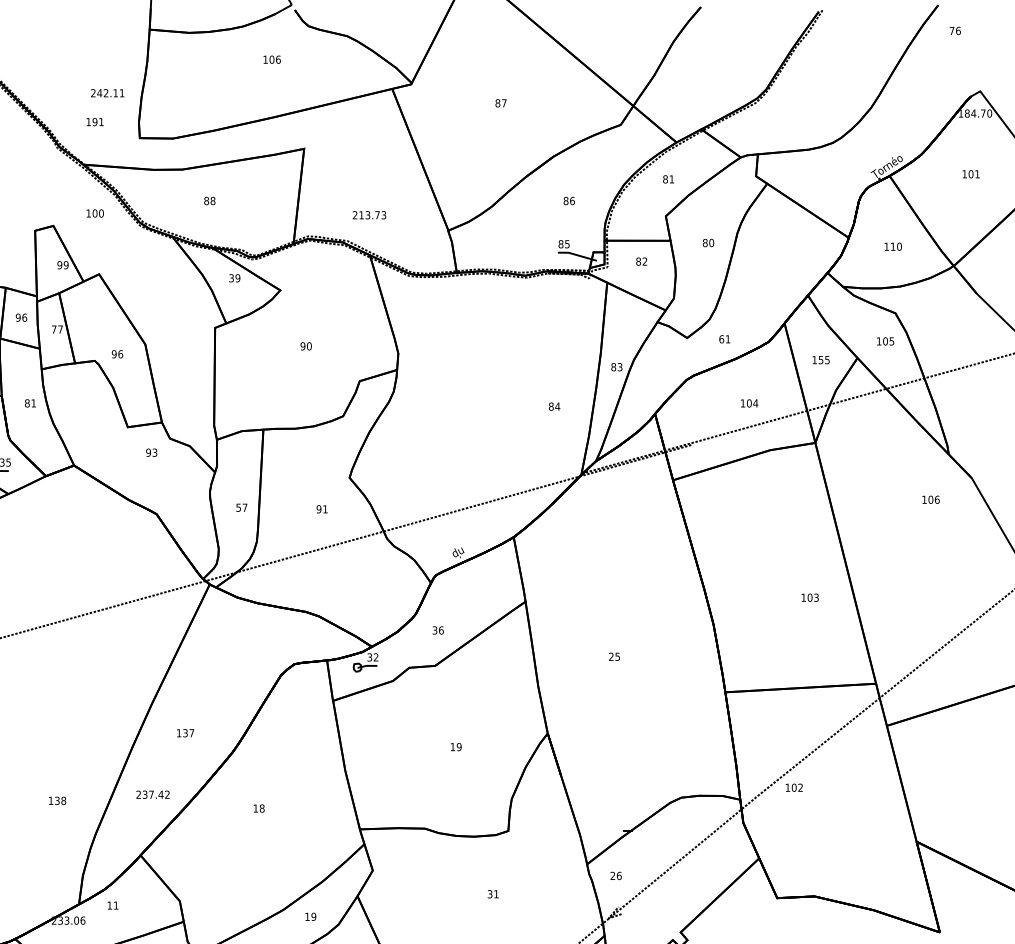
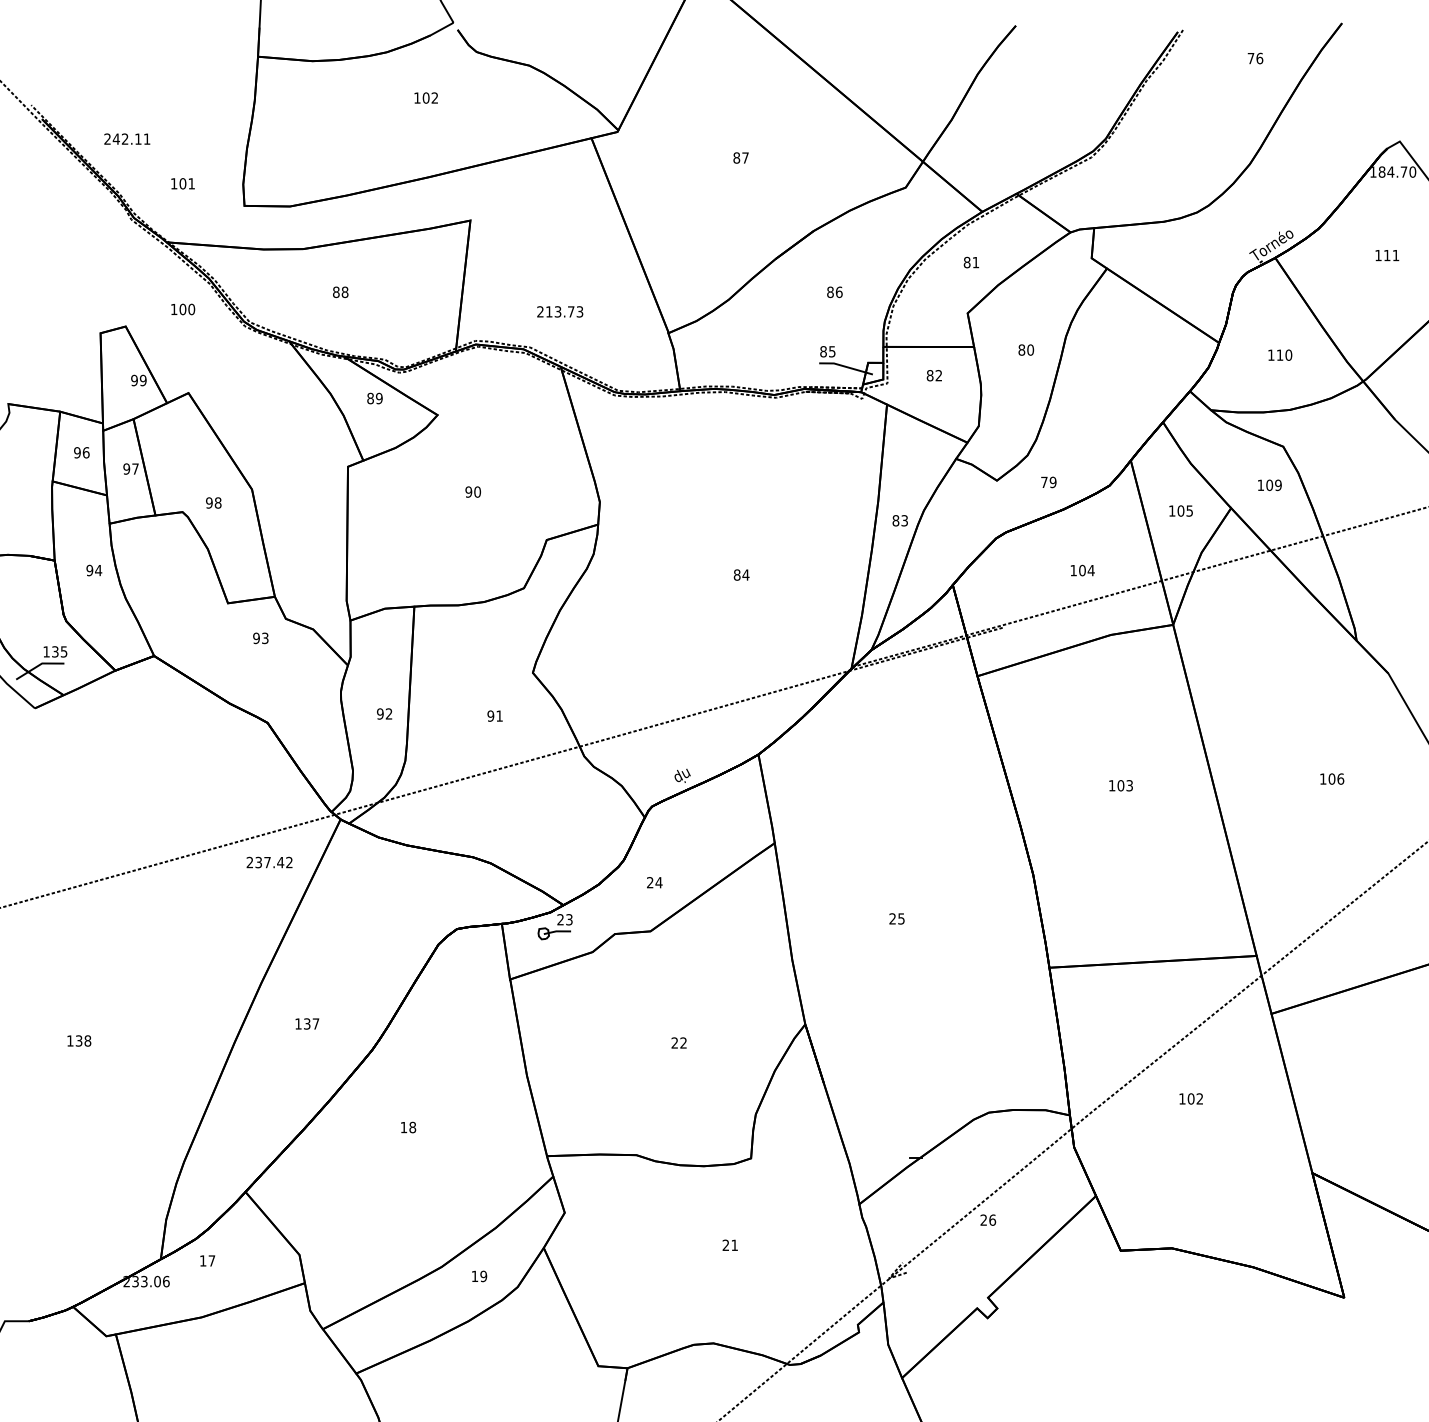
text: (955, 30) -> (1255, 58), moved
text: (278, 59) -> (434, 97), 106 -> 102
text: (107, 92) -> (127, 138), moved
text: (94, 121) -> (182, 183), 191 -> 101
text: (970, 174) -> (1386, 255), 101 -> 111
text: (231, 278) -> (370, 398), 39 -> 89
text: (54, 329) -> (126, 468), 77 -> 97
text: (724, 339) -> (1048, 482), 61 -> 79
text: (891, 340) -> (1278, 484), 105 -> 109
text: (120, 353) -> (217, 502), 96 -> 98
text: (820, 359) -> (1180, 510), 155 -> 105
text: (30, 403) -> (94, 570), 81 -> 94
text: (554, 406) -> (741, 574), moved
text: (931, 499) -> (1332, 778), moved
text: (241, 507) -> (384, 713), 57 -> 92
text: (809, 597) -> (1120, 785), moved
text: (438, 630) -> (654, 882), 36 -> 24
text: (372, 657) -> (564, 919), 32 -> 23
text: (455, 746) -> (678, 1042), 19 -> 22
text: (793, 787) -> (1190, 1098), moved
text: (152, 794) -> (269, 862), moved
text: (57, 800) -> (79, 1040), moved
text: (616, 875) -> (988, 1219), moved
text: (489, 894) -> (725, 1245), 31 -> 21
text: (115, 905) -> (211, 1260), 11 -> 17

